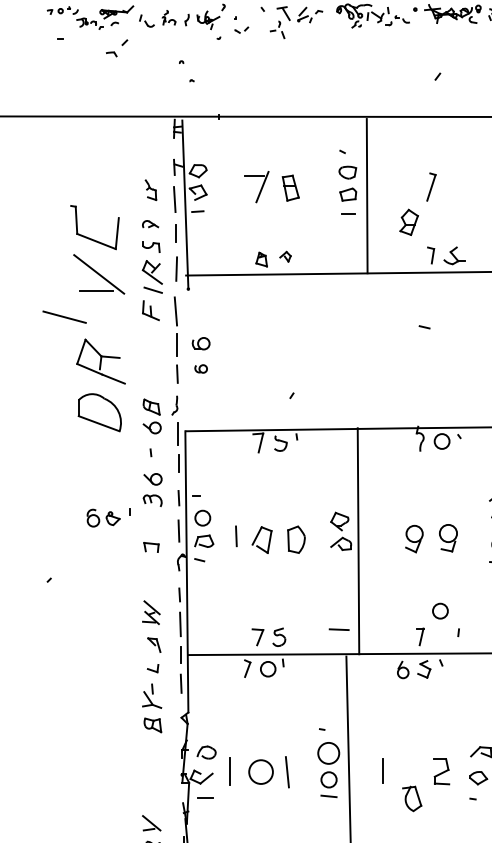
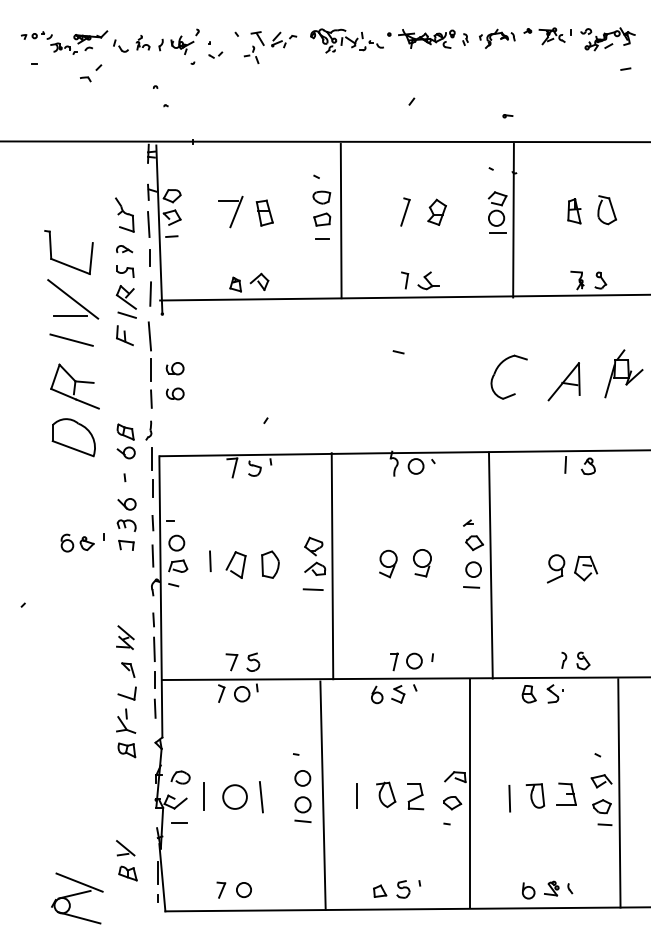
part: (150, 189) -> (124, 214), size x1.67
part: (408, 221) -> (436, 211), moved
part: (285, 256) -> (259, 281), size x1.67
line: (64, 316) -> (71, 339), moved
part: (200, 368) -> (174, 393), size x1.43
part: (151, 546) -> (126, 544), moved
circle: (440, 610) -> (414, 660), moved
line: (338, 629) -> (312, 589), moved
part: (152, 668) -> (126, 693), size x1.67
circle: (328, 753) -> (302, 778), size x0.71
part: (412, 798) -> (386, 794), moved

